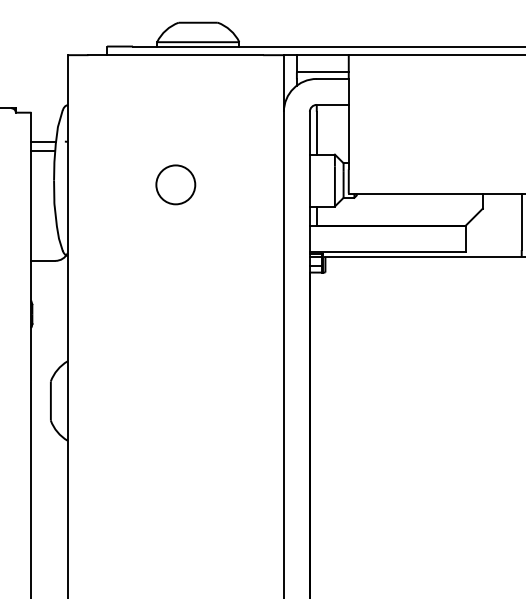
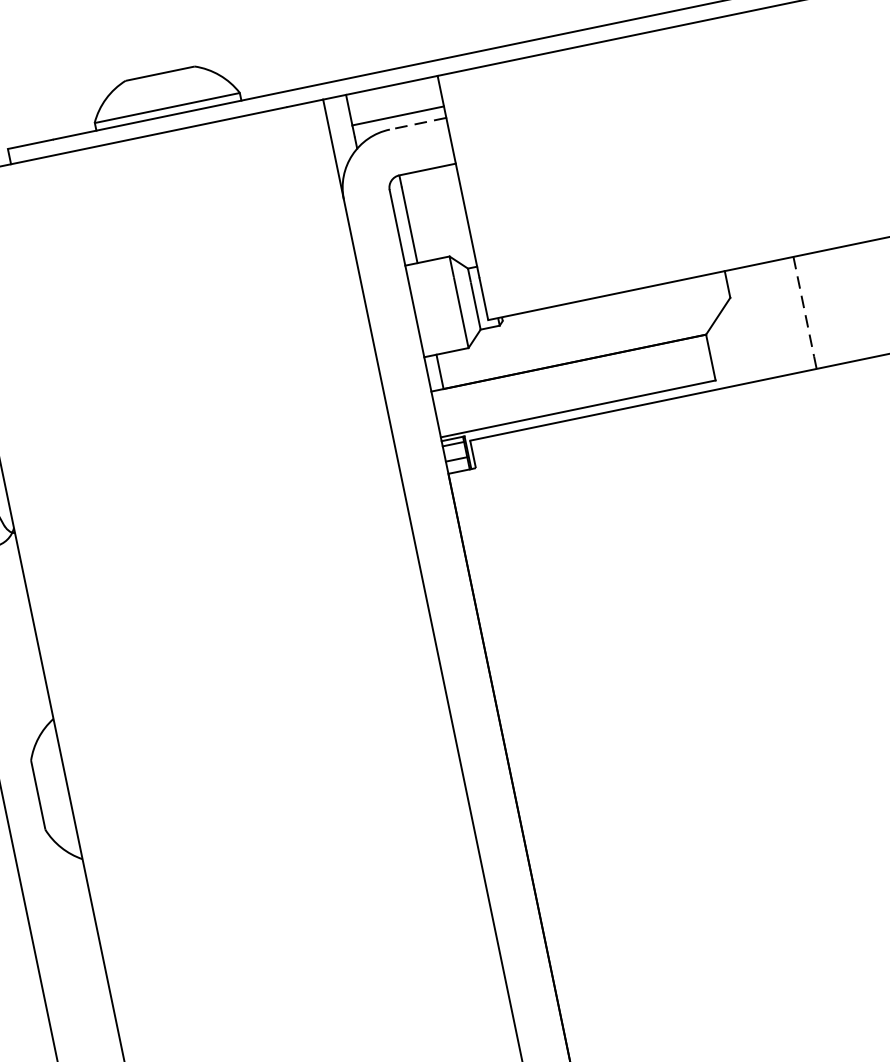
line: (332, 78) -> (417, 123), solid -> dashed
circle: (175, 184) -> (179, 367), removed
line: (521, 222) -> (803, 308), solid -> dashed

